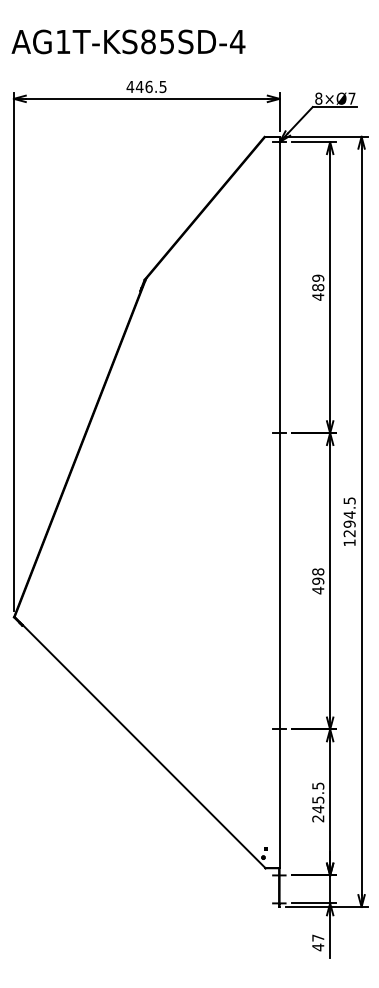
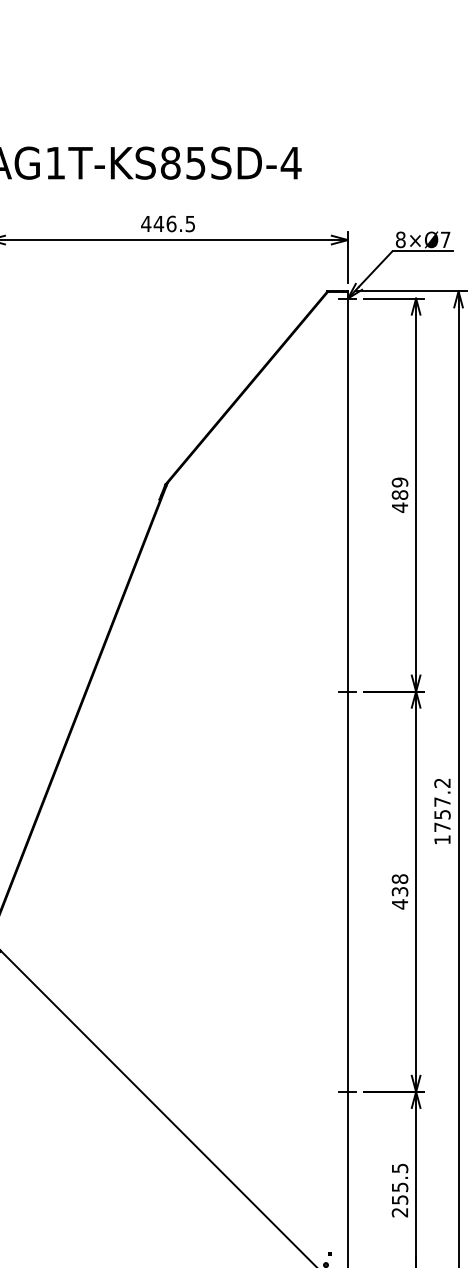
text: (349, 517) -> (442, 805), 1294.5 -> 1757.2
text: (318, 580) -> (400, 890), 498 -> 438
text: (318, 809) -> (400, 1200), 245.5 -> 255.5

